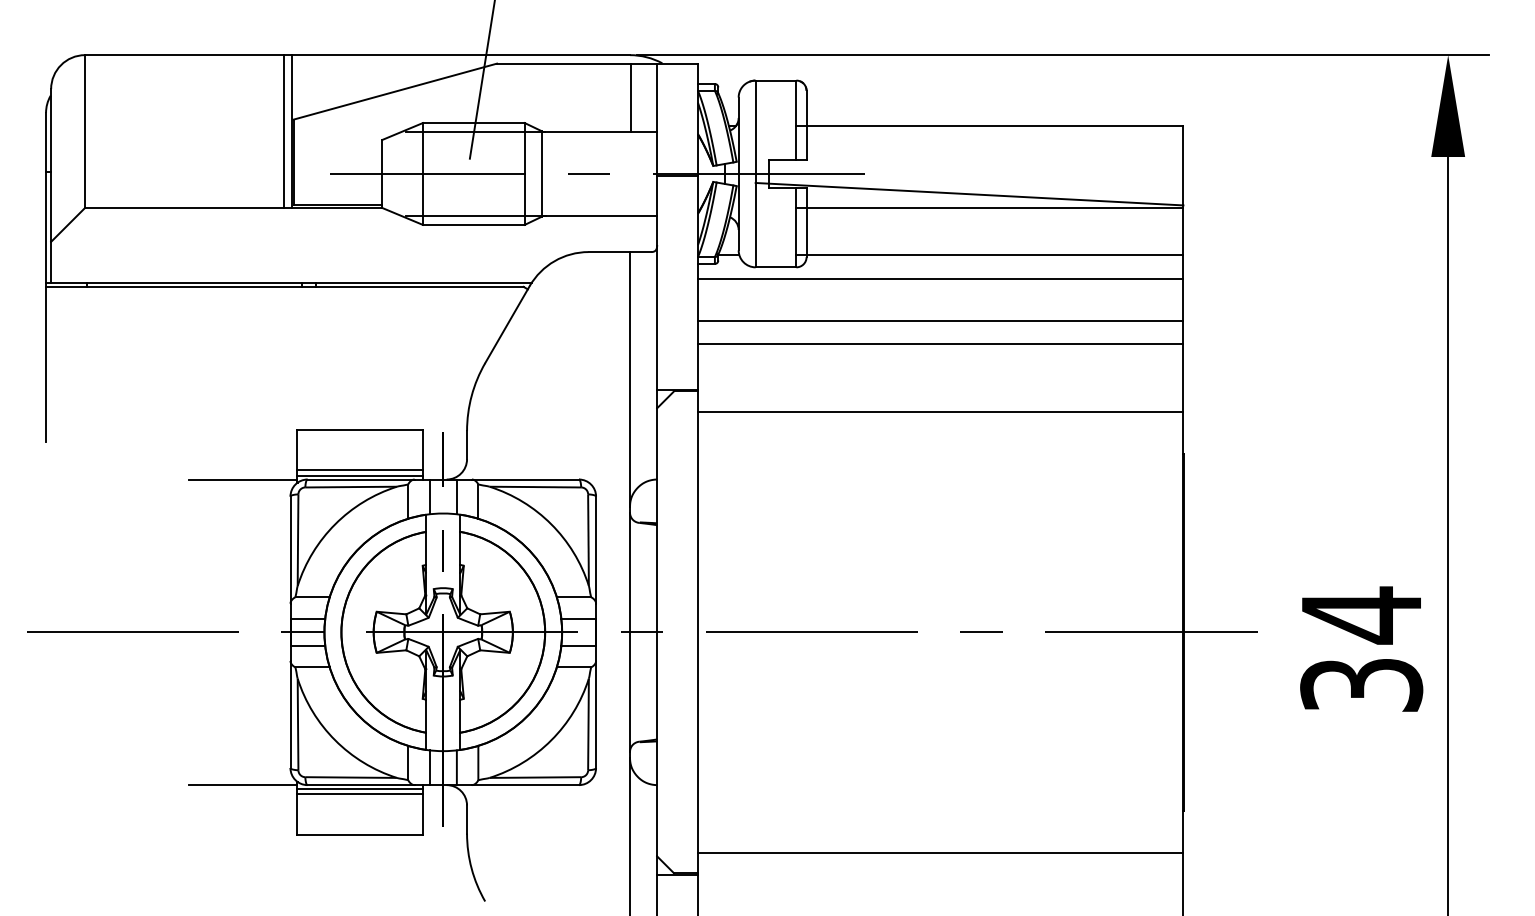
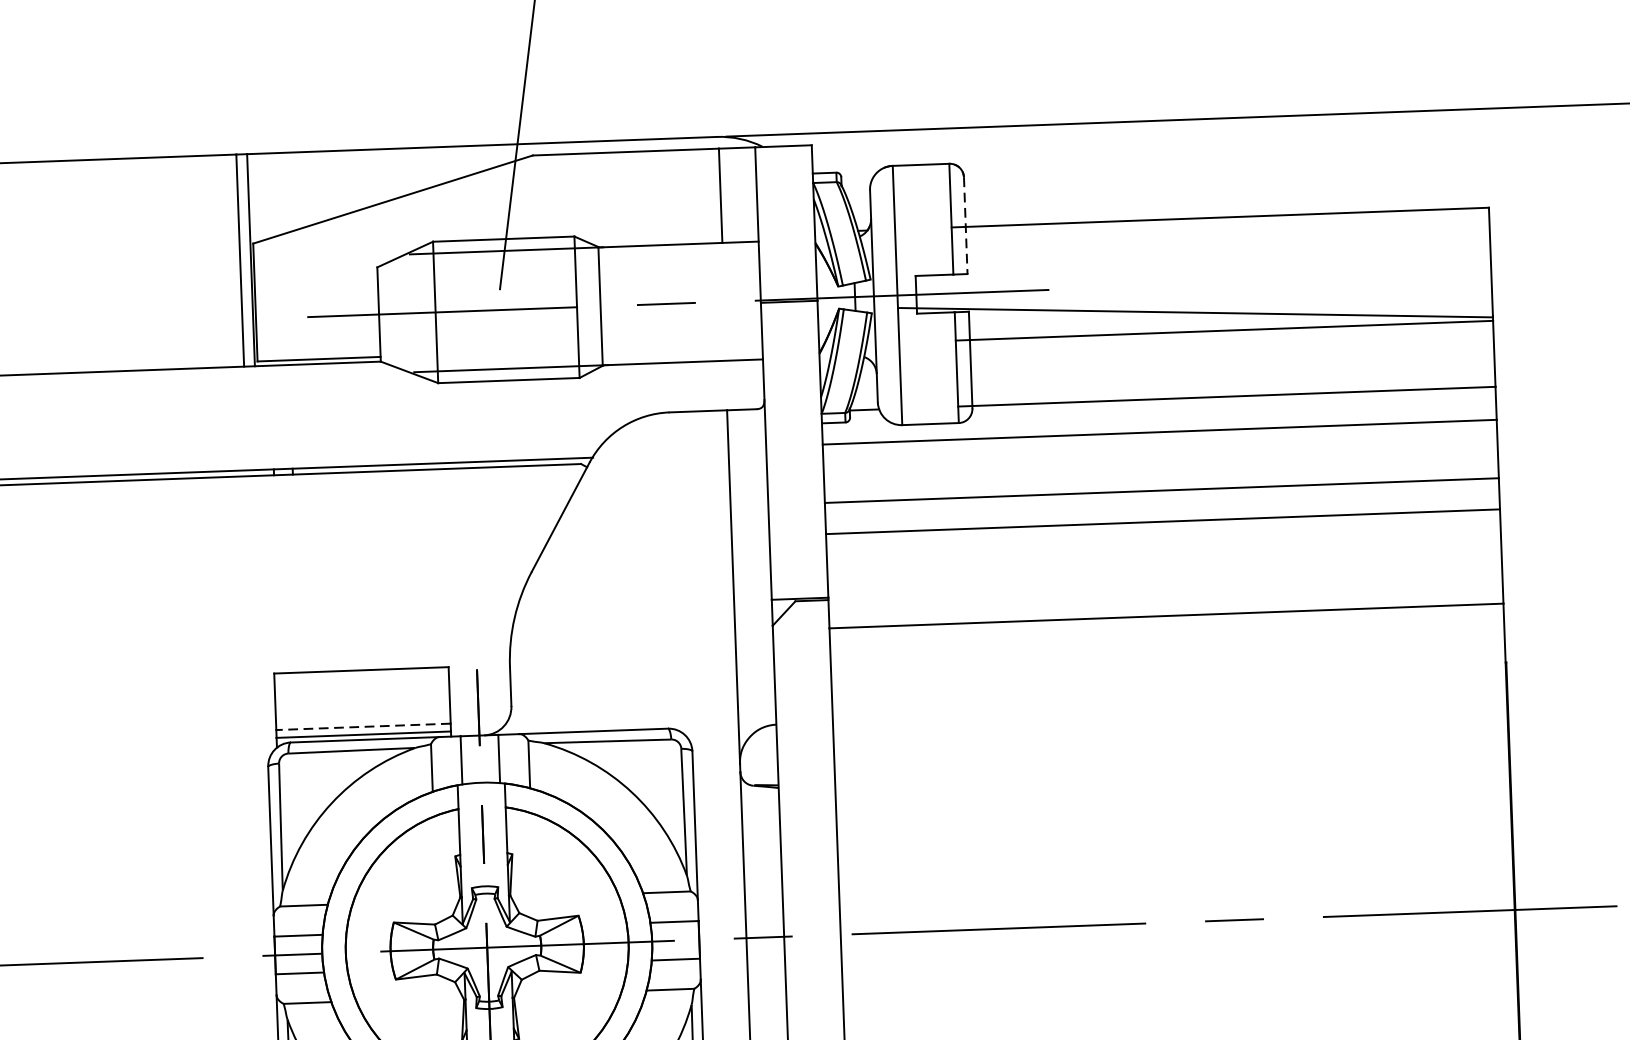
line: (806, 125) -> (965, 225), solid -> dashed
line: (360, 470) -> (364, 727), solid -> dashed
line: (242, 479) -> (200, 745), removed

